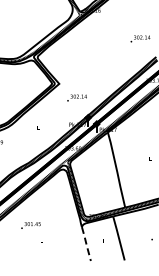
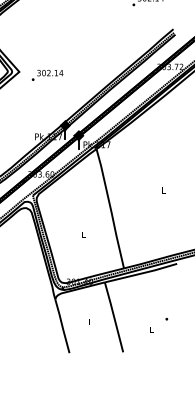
text: (76, 97) -> (46, 74), moved
line: (86, 244) -> (62, 327), dashed -> solid

